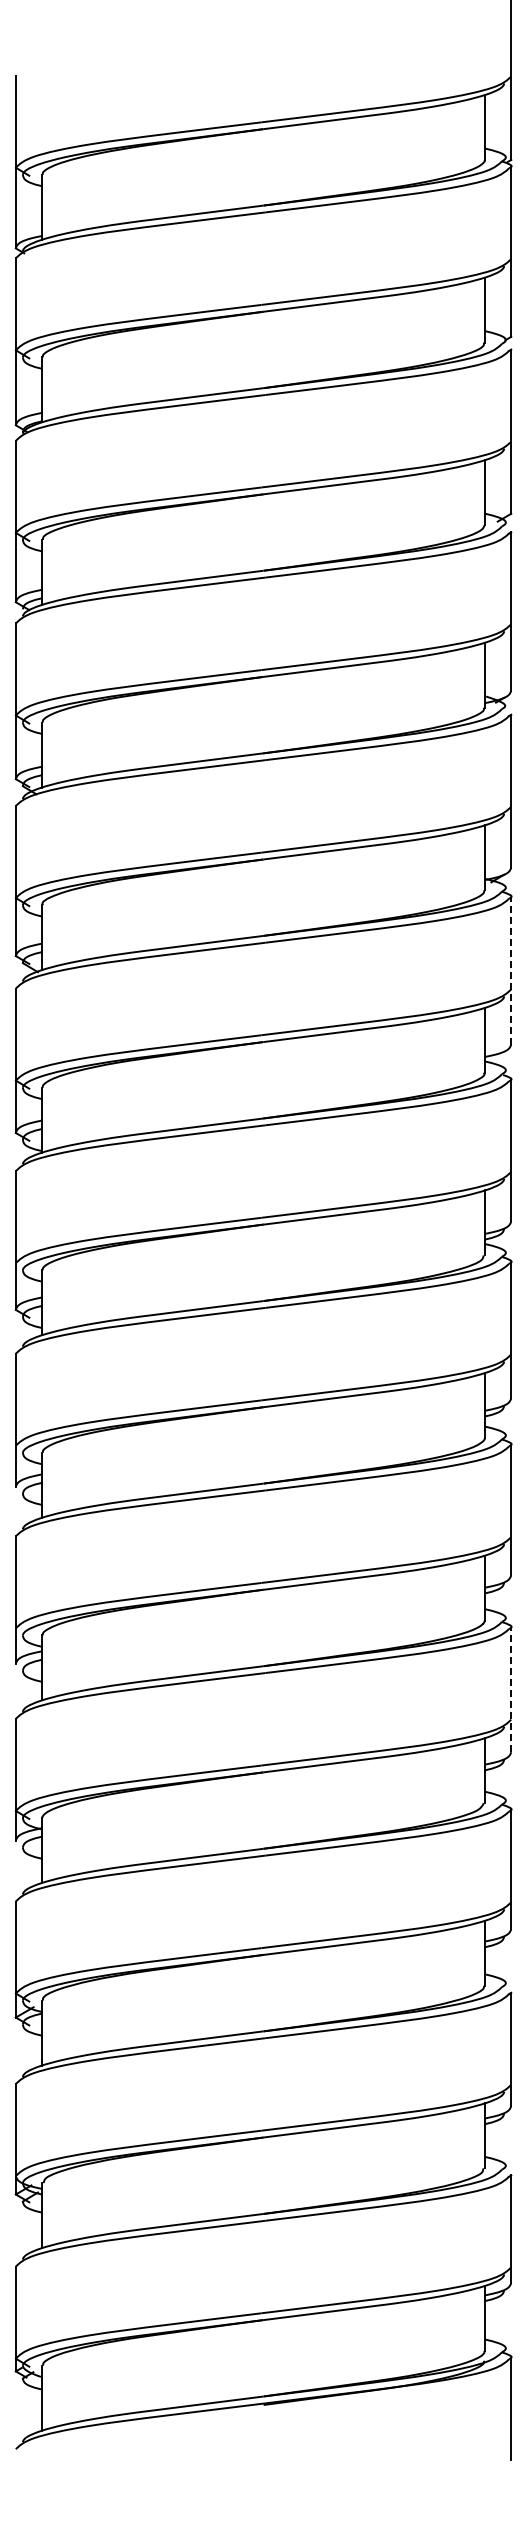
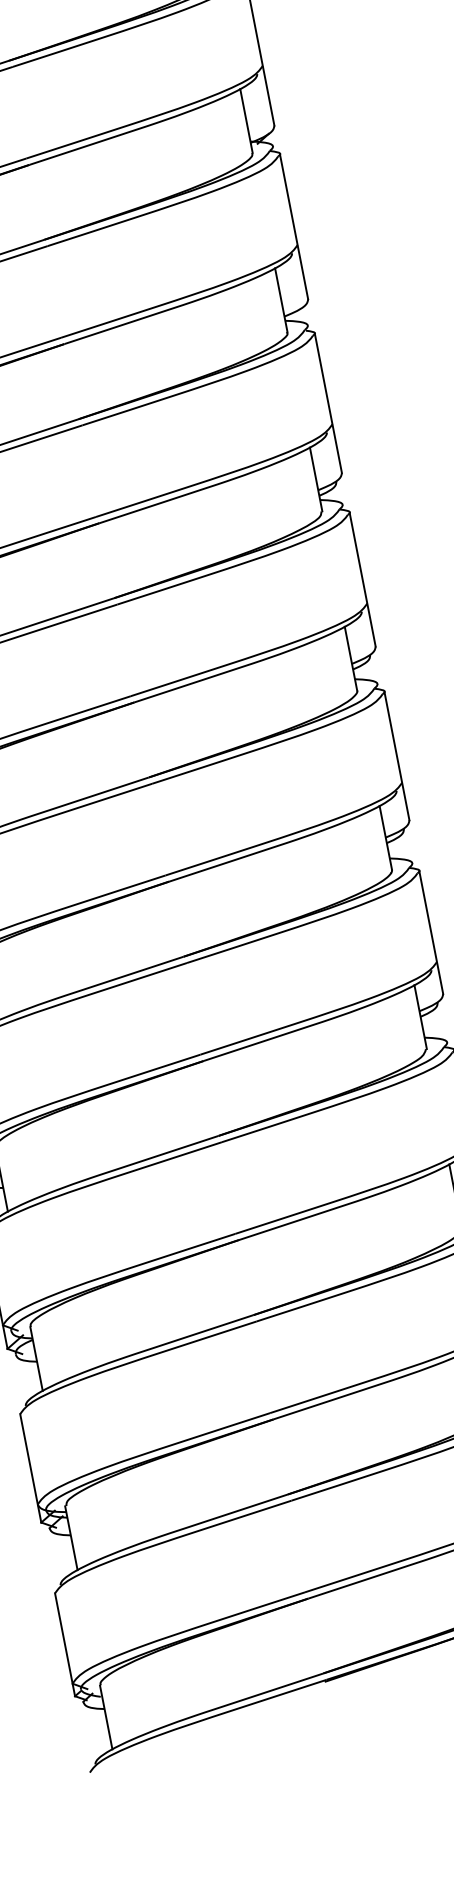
line: (511, 970) -> (294, 226), dashed -> solid
line: (511, 1689) -> (431, 932), dashed -> solid

